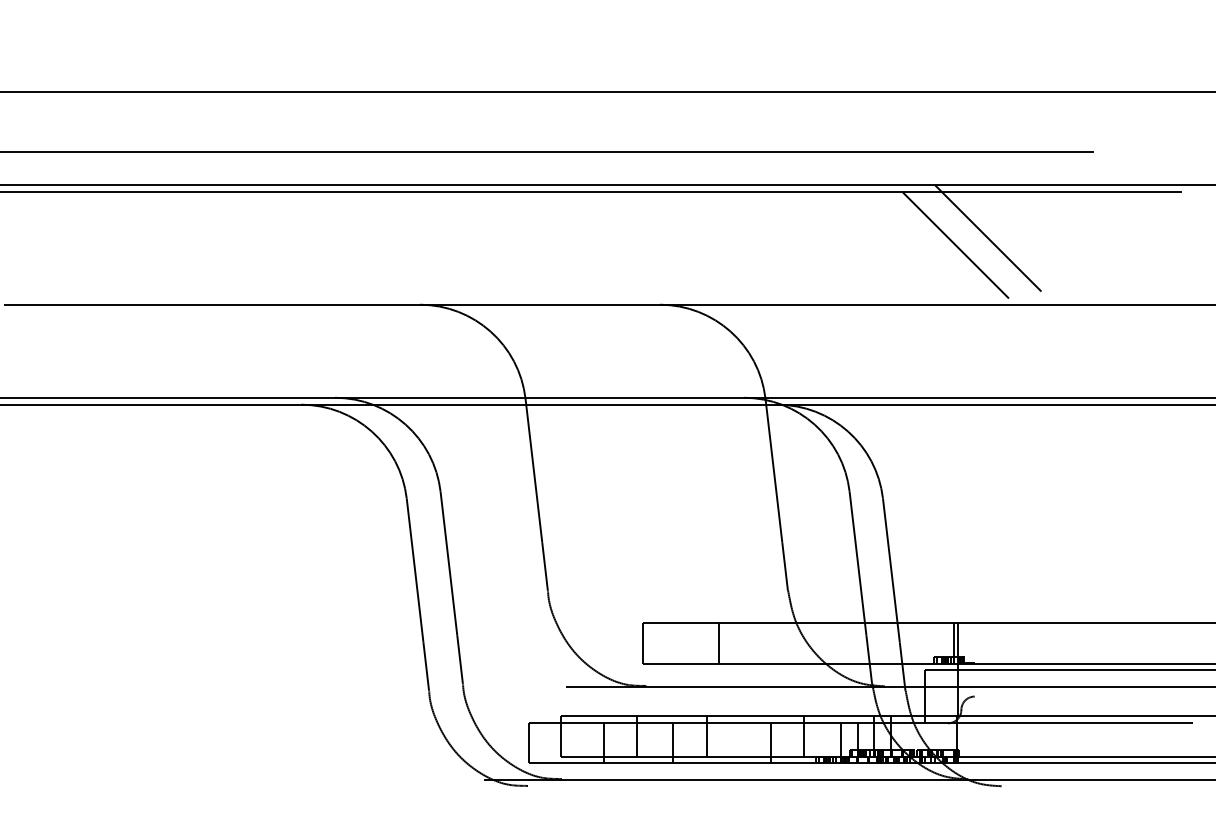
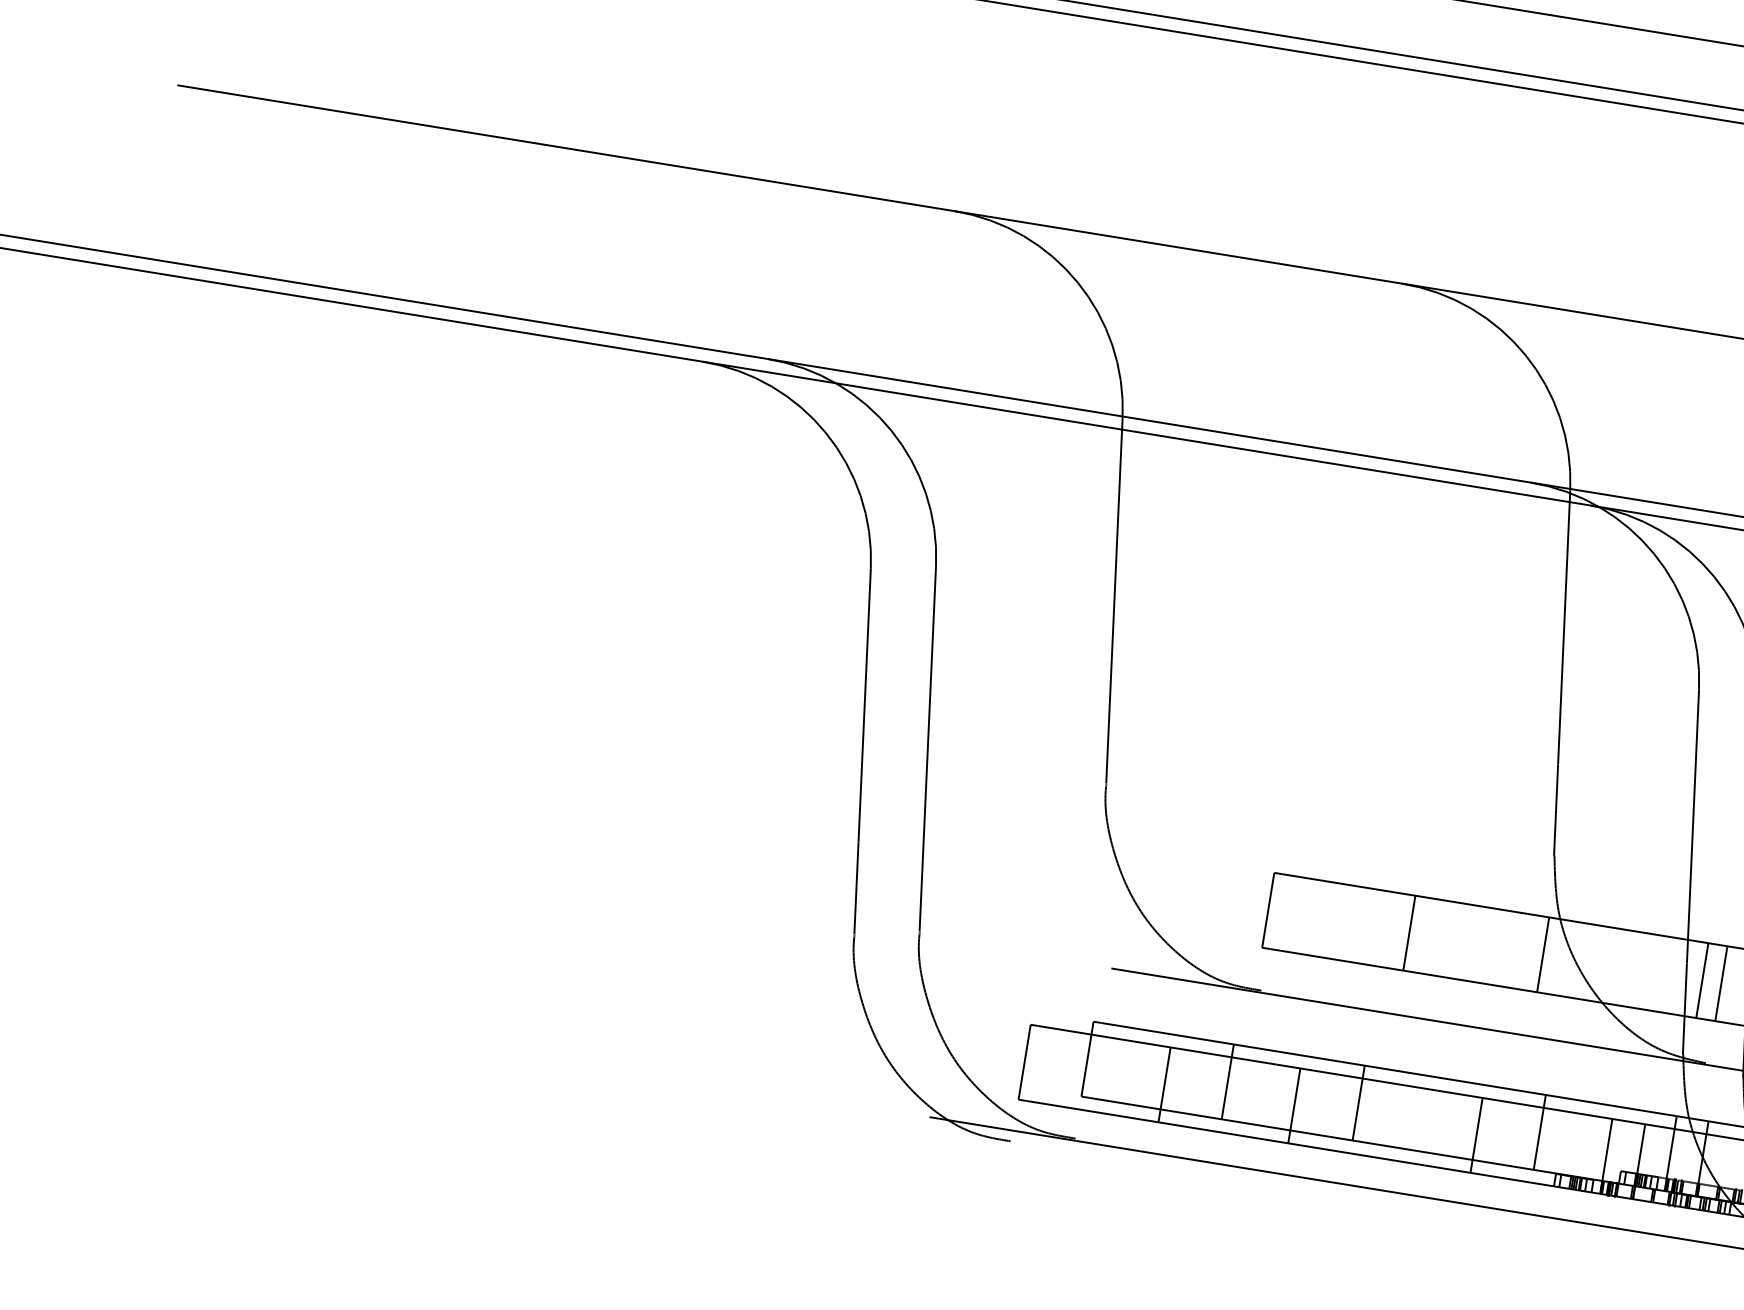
line: (790, 643) -> (1542, 954), added
line: (875, 643) -> (1701, 980), added
line: (886, 643) -> (1721, 983), added

